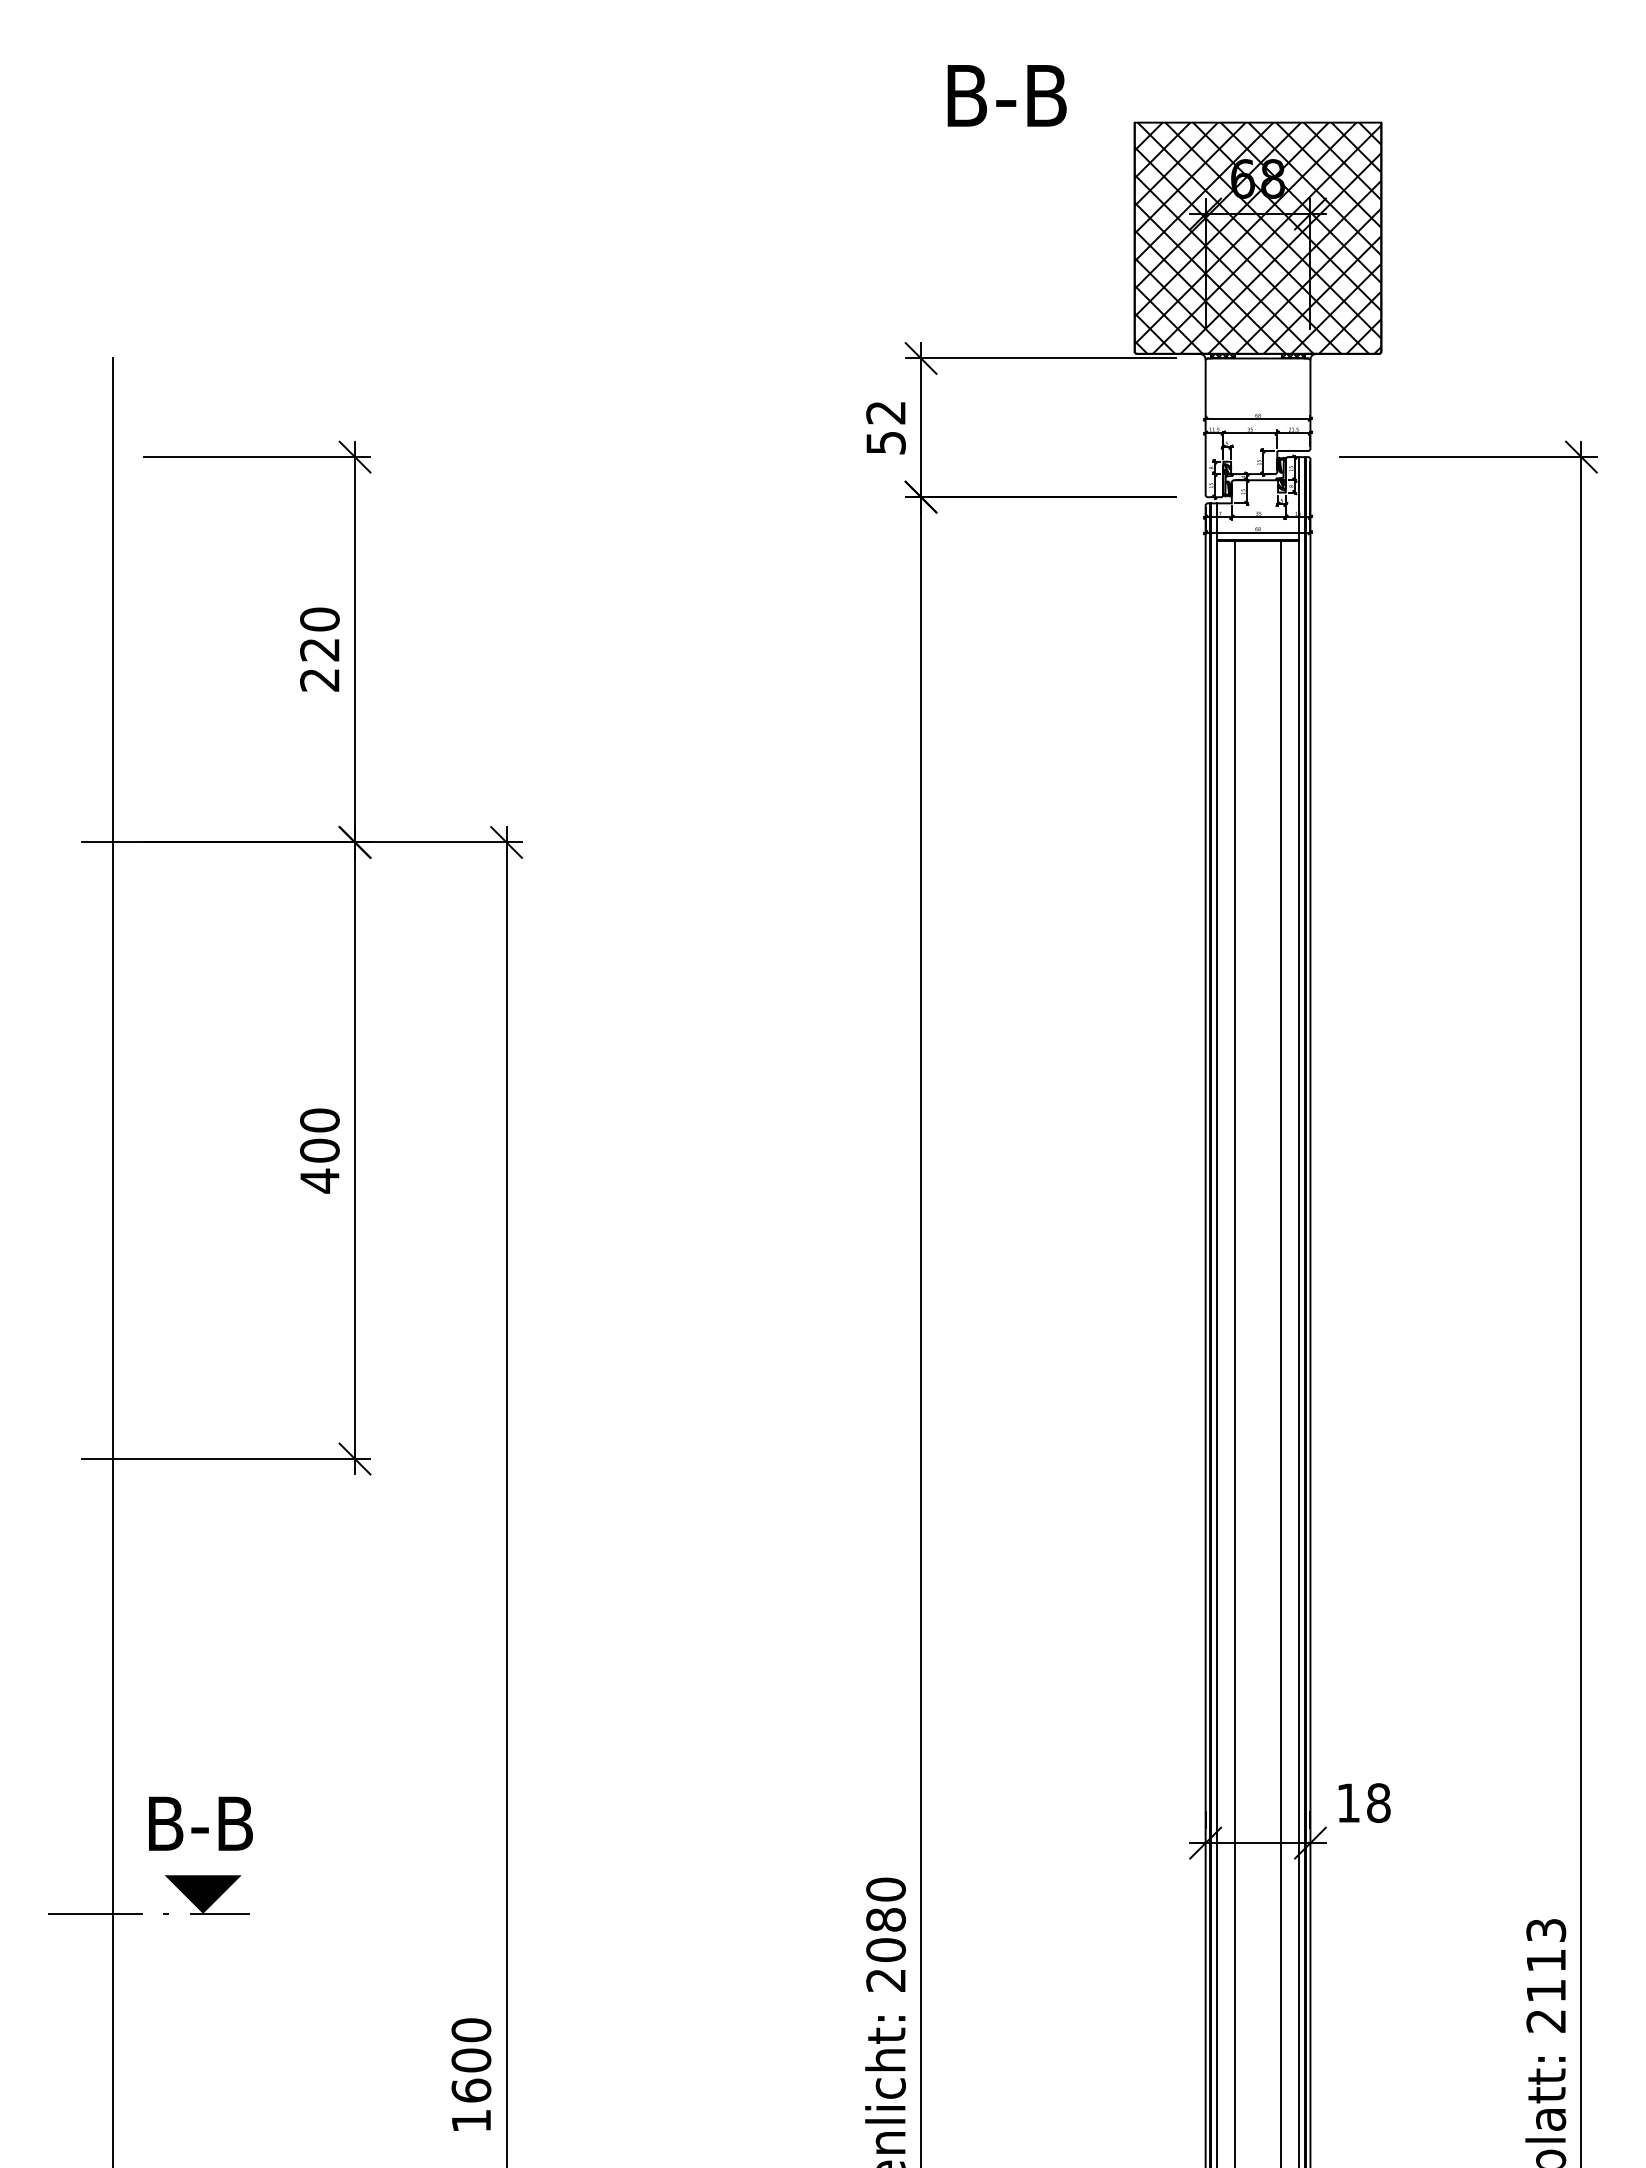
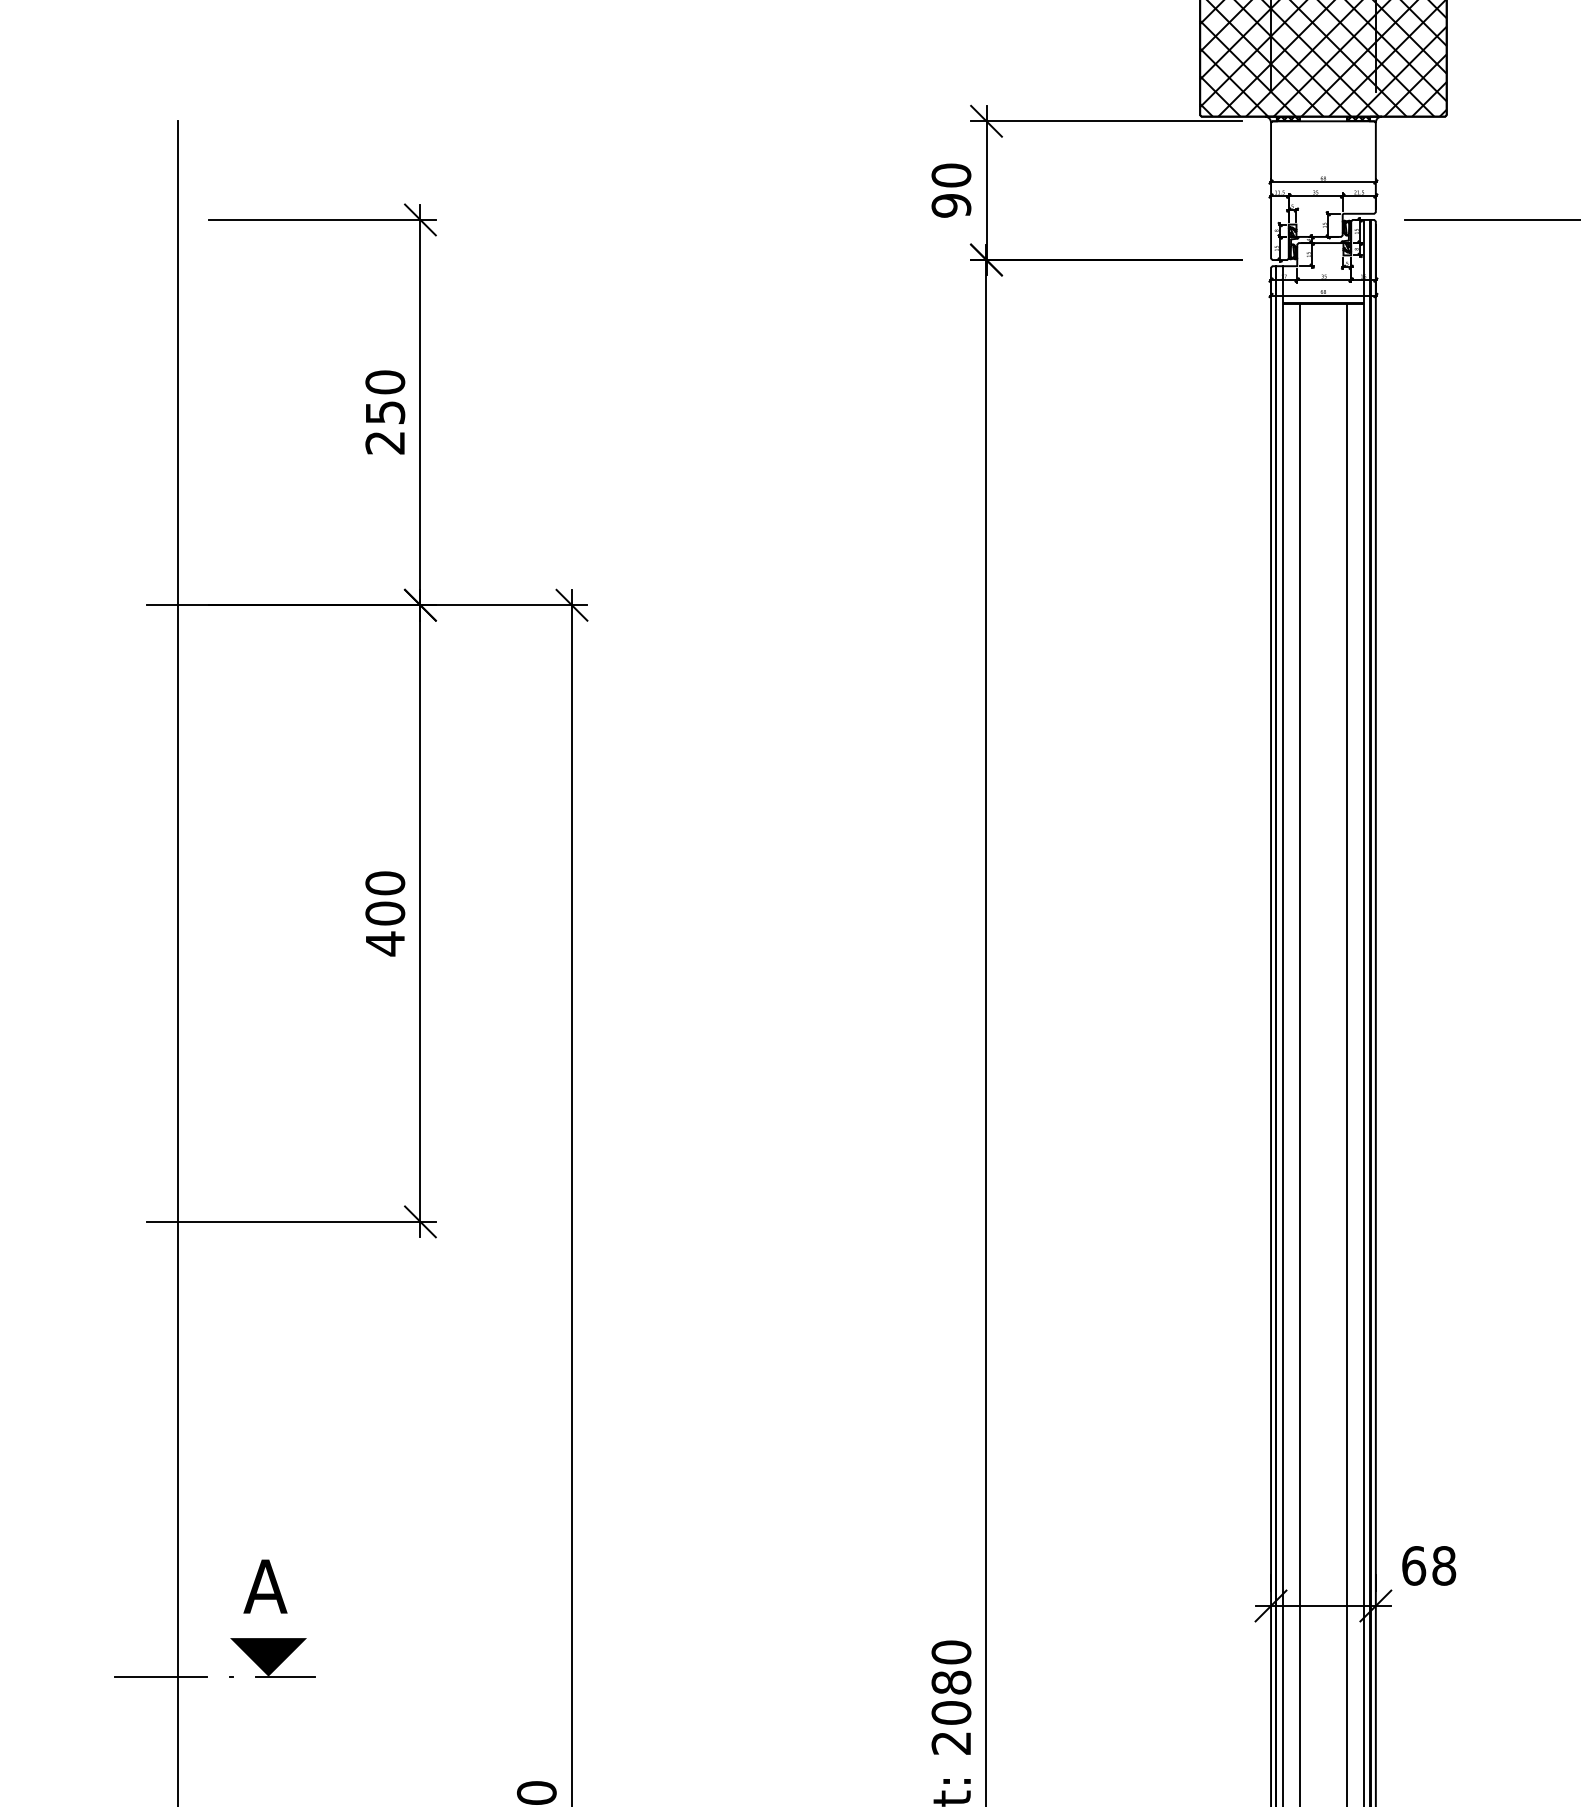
text: (885, 427) -> (950, 190), 52 -> 90
text: (319, 649) -> (384, 412), 220 -> 250
text: (1348, 1802) -> (1413, 1565), 18 -> 68
text: (200, 1823) -> (265, 1586), B-B -> A

